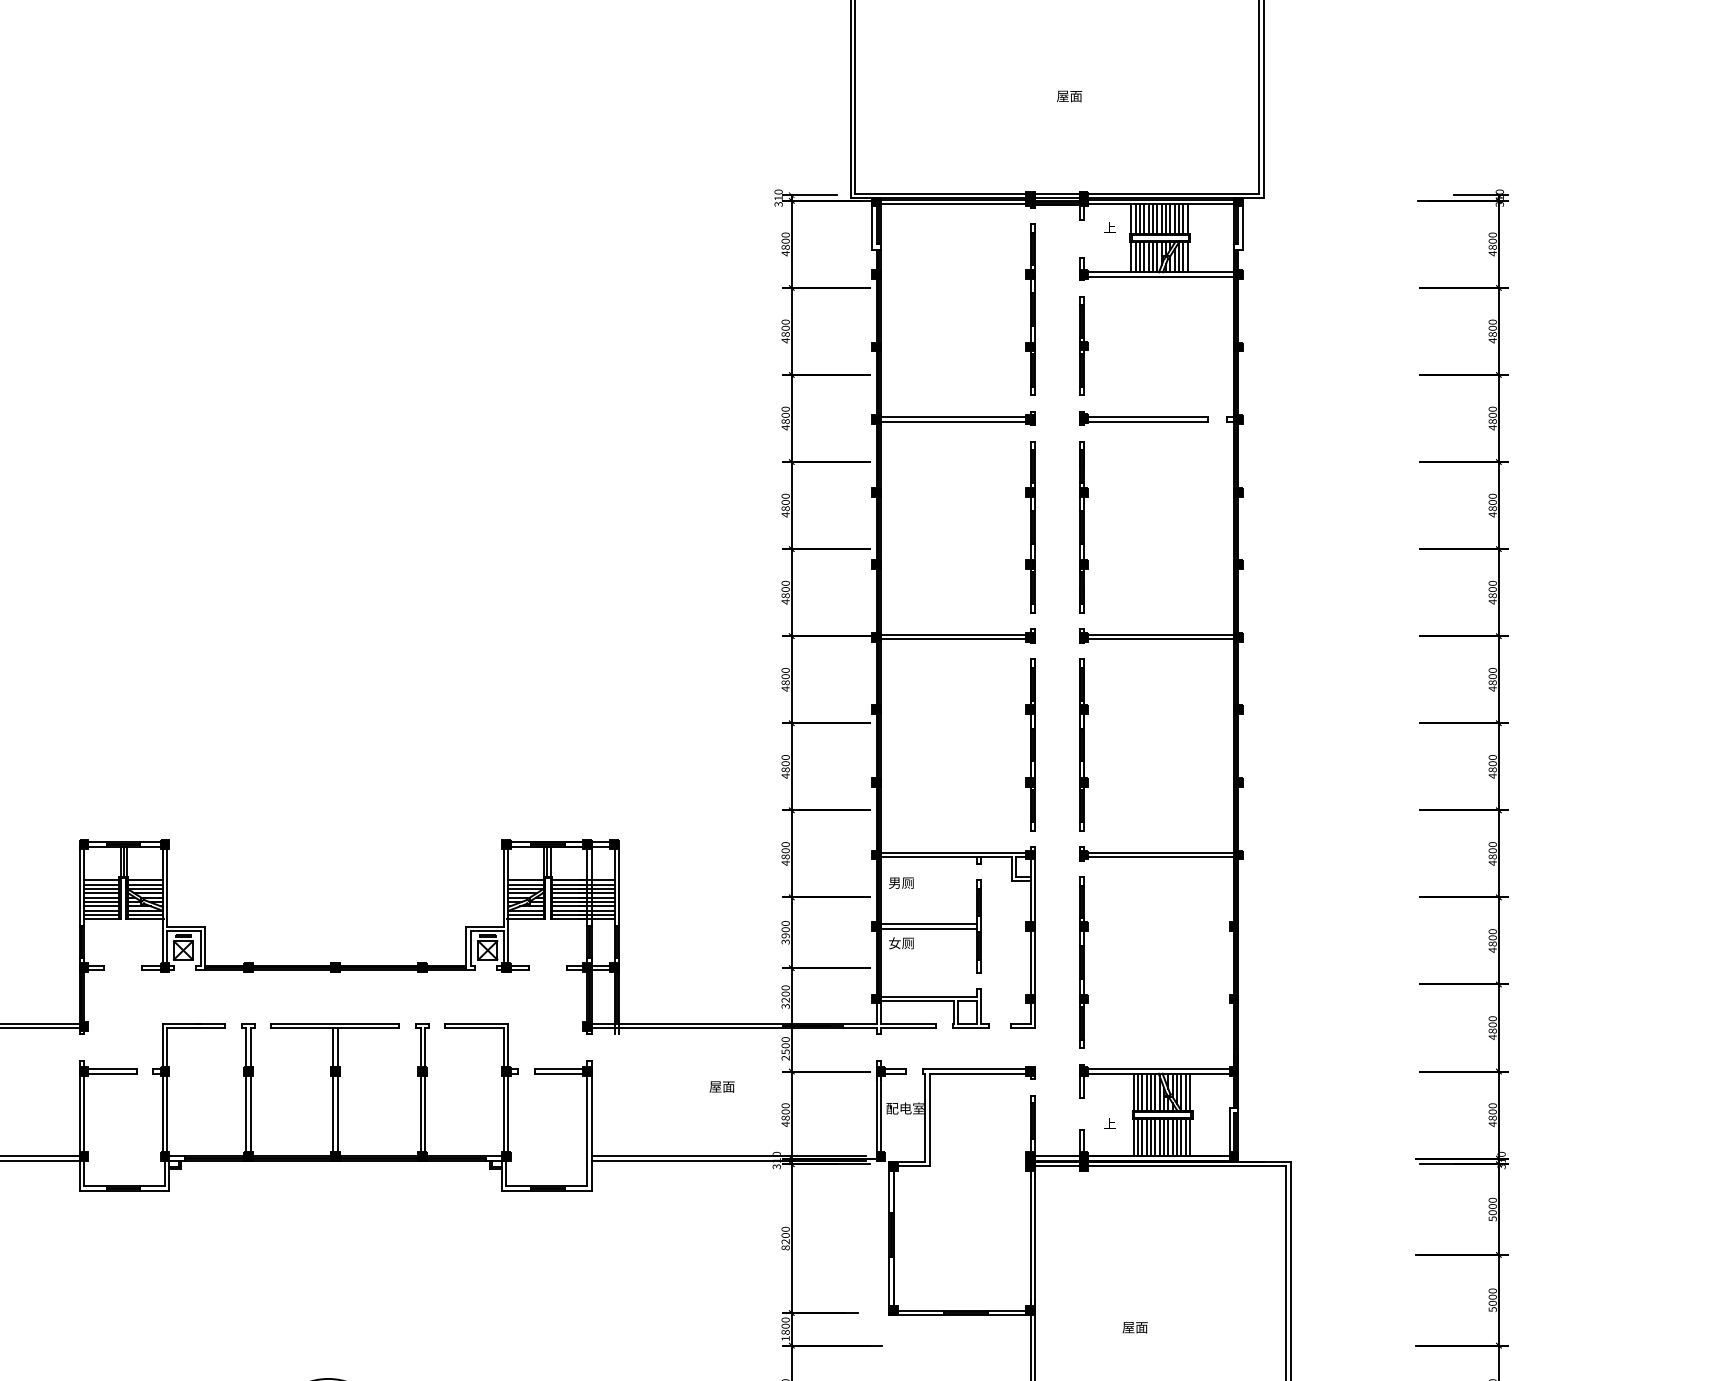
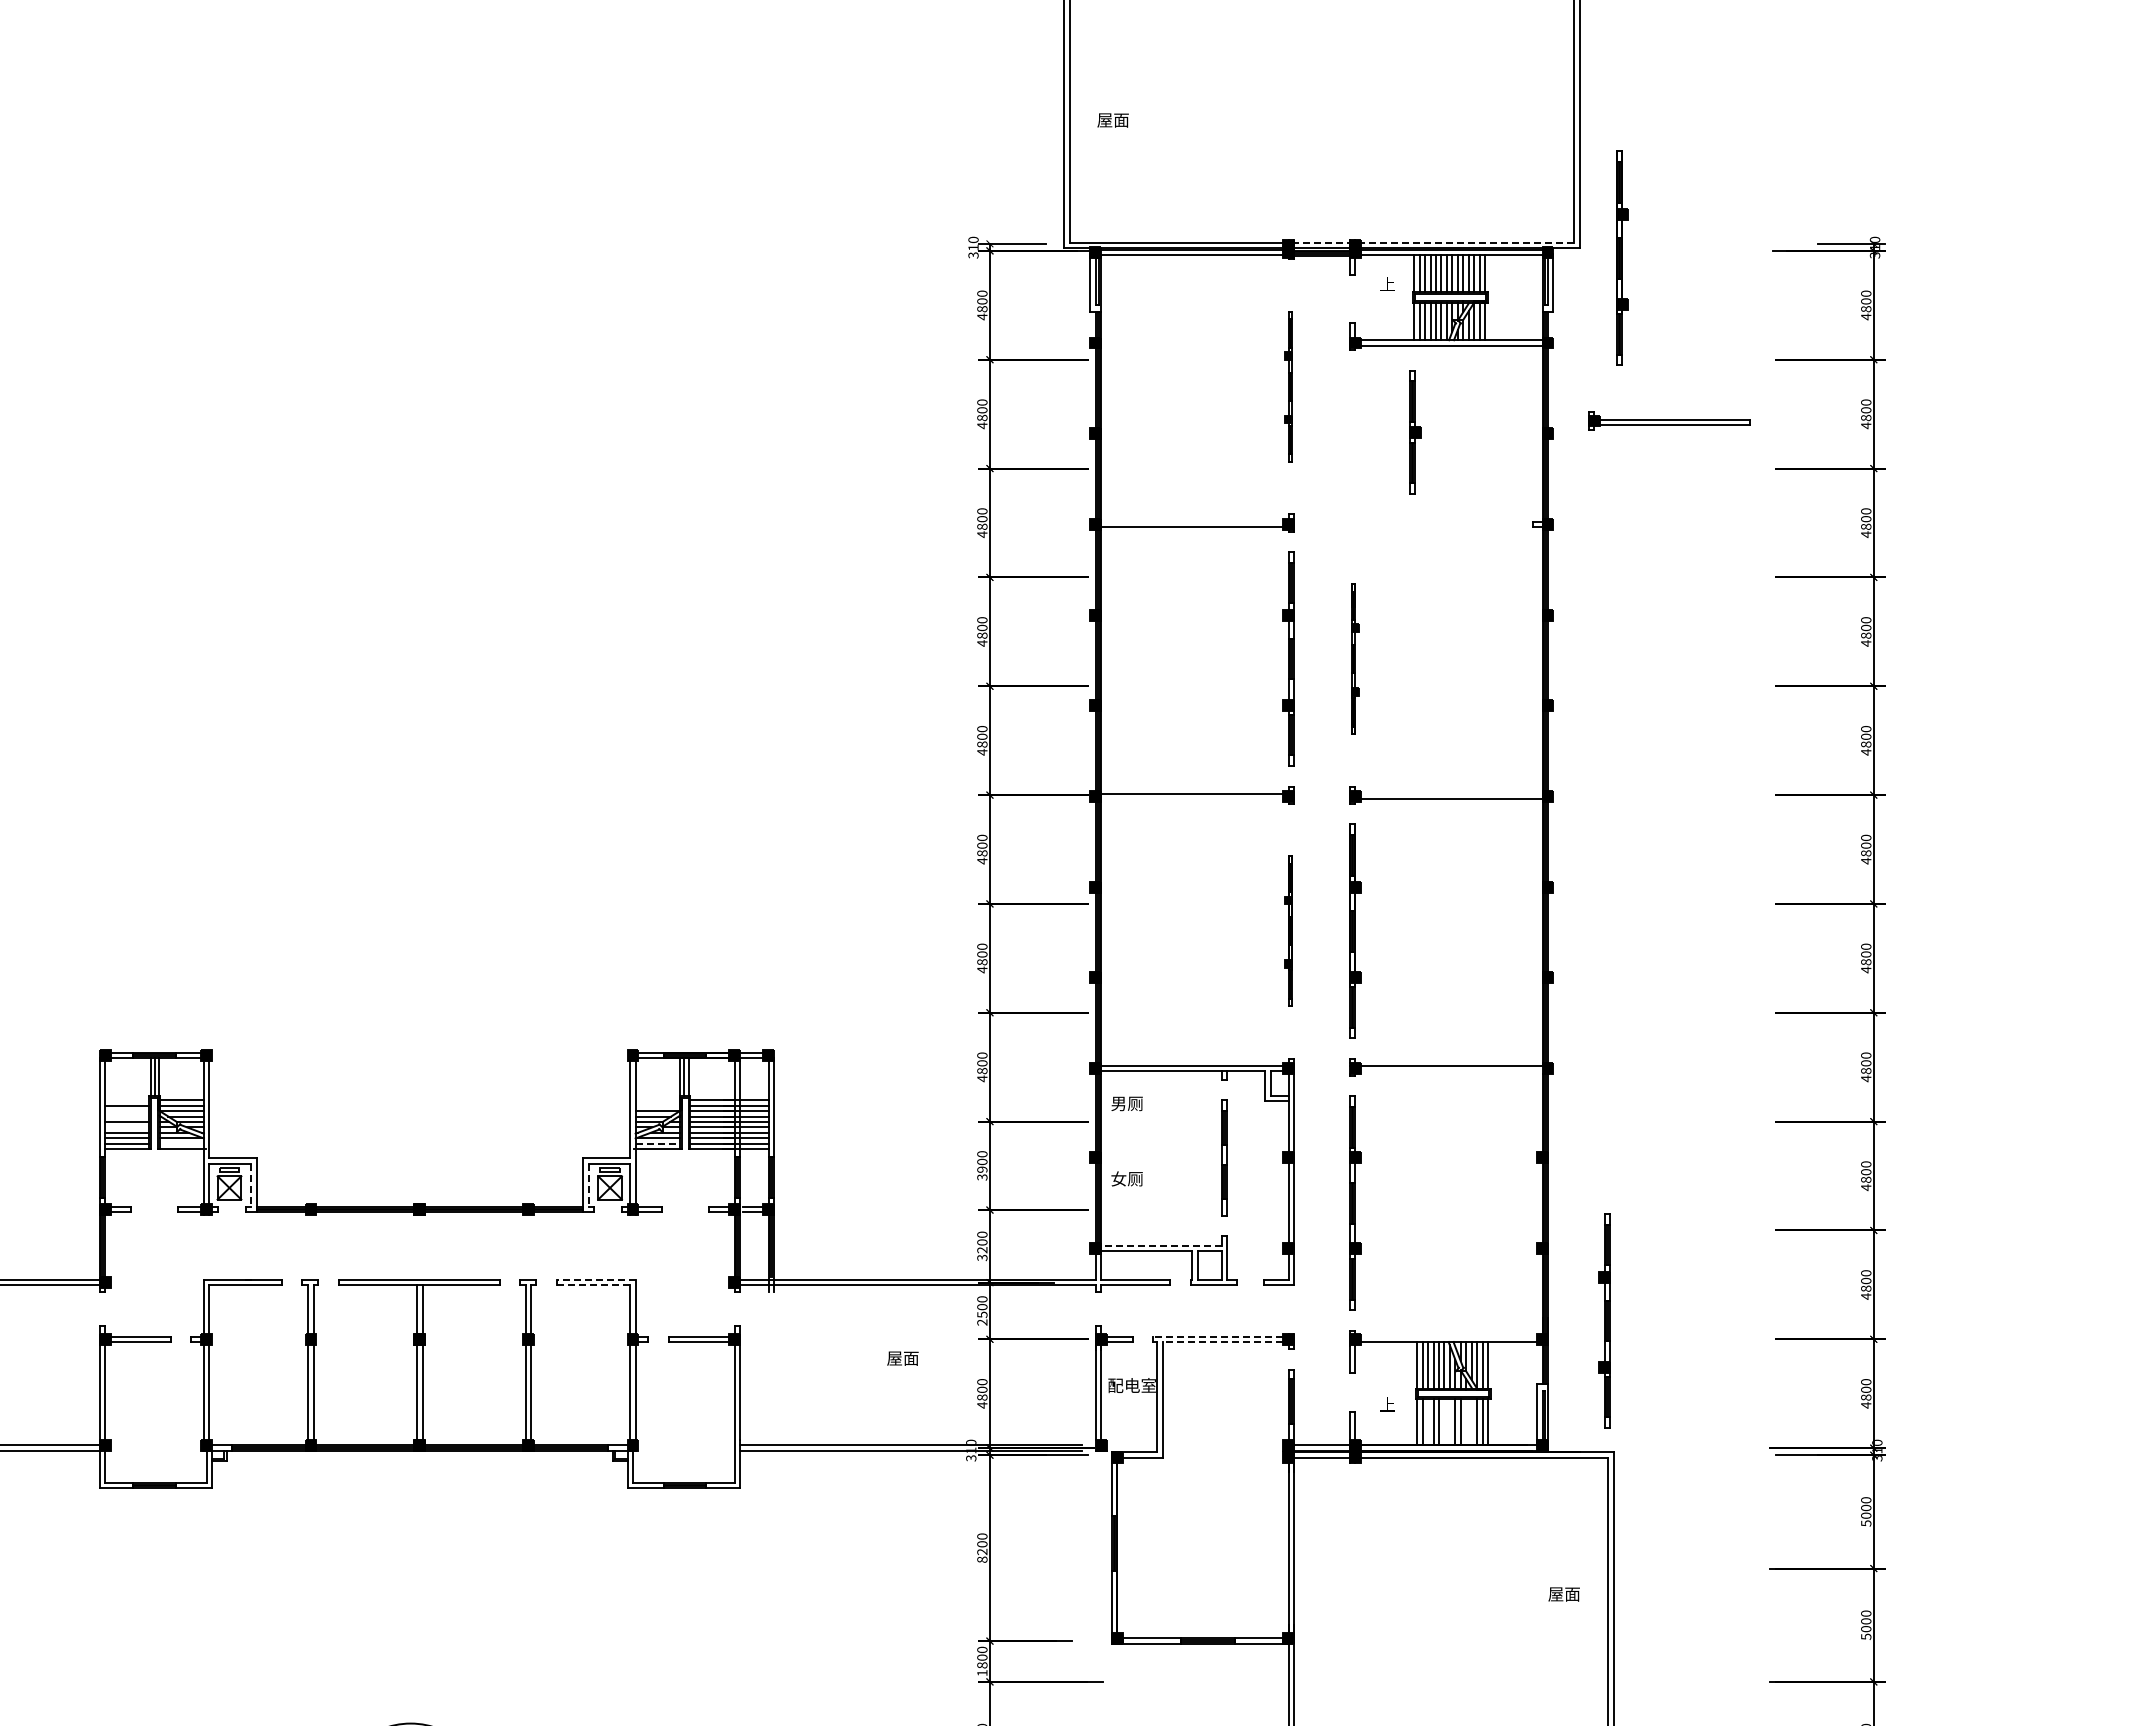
text: (1069, 96) -> (1112, 120), moved
line: (1146, 194) -> (1433, 242), solid -> dashed
part: (1297, 206) -> (1622, 257), added
part: (1030, 309) -> (1288, 386), size x0.7
part: (1084, 346) -> (1415, 432), moved
line: (957, 417) -> (1197, 521), removed
part: (1144, 418) -> (1669, 420), moved
part: (1084, 526) -> (1355, 658), size x0.7
line: (1160, 634) -> (1450, 793), removed
line: (953, 639) -> (1192, 799), removed
part: (1030, 744) -> (1288, 930), size x0.7
line: (1156, 857) -> (1445, 1071), removed
line: (101, 880) -> (127, 1100), removed
line: (525, 880) -> (657, 1100), removed
line: (525, 884) -> (657, 1105), removed
line: (101, 889) -> (127, 1111), removed
line: (101, 893) -> (127, 1116), removed
line: (101, 902) -> (127, 1127), removed
line: (144, 914) -> (181, 1143), removed
line: (526, 914) -> (658, 1143), solid -> dashed
line: (929, 924) -> (1161, 1155), removed
line: (929, 928) -> (1161, 1160), removed
line: (200, 948) -> (251, 1185), solid -> dashed
line: (470, 948) -> (588, 1185), solid -> dashed
line: (928, 996) -> (1160, 1245), solid -> dashed
line: (477, 1023) -> (596, 1279), solid -> dashed
line: (474, 1028) -> (593, 1285), solid -> dashed
part: (1283, 1056) -> (1604, 1320), added
line: (978, 1069) -> (1223, 1336), solid -> dashed
line: (1154, 1069) -> (1443, 1336), removed
line: (982, 1074) -> (1228, 1342), solid -> dashed
line: (1142, 1137) -> (1428, 1421), removed
line: (1155, 1137) -> (1444, 1421), removed
line: (1159, 1137) -> (1449, 1421), removed
line: (1173, 1137) -> (1466, 1421), removed
line: (1177, 1137) -> (1471, 1421), removed
text: (1134, 1327) -> (1563, 1594), moved

